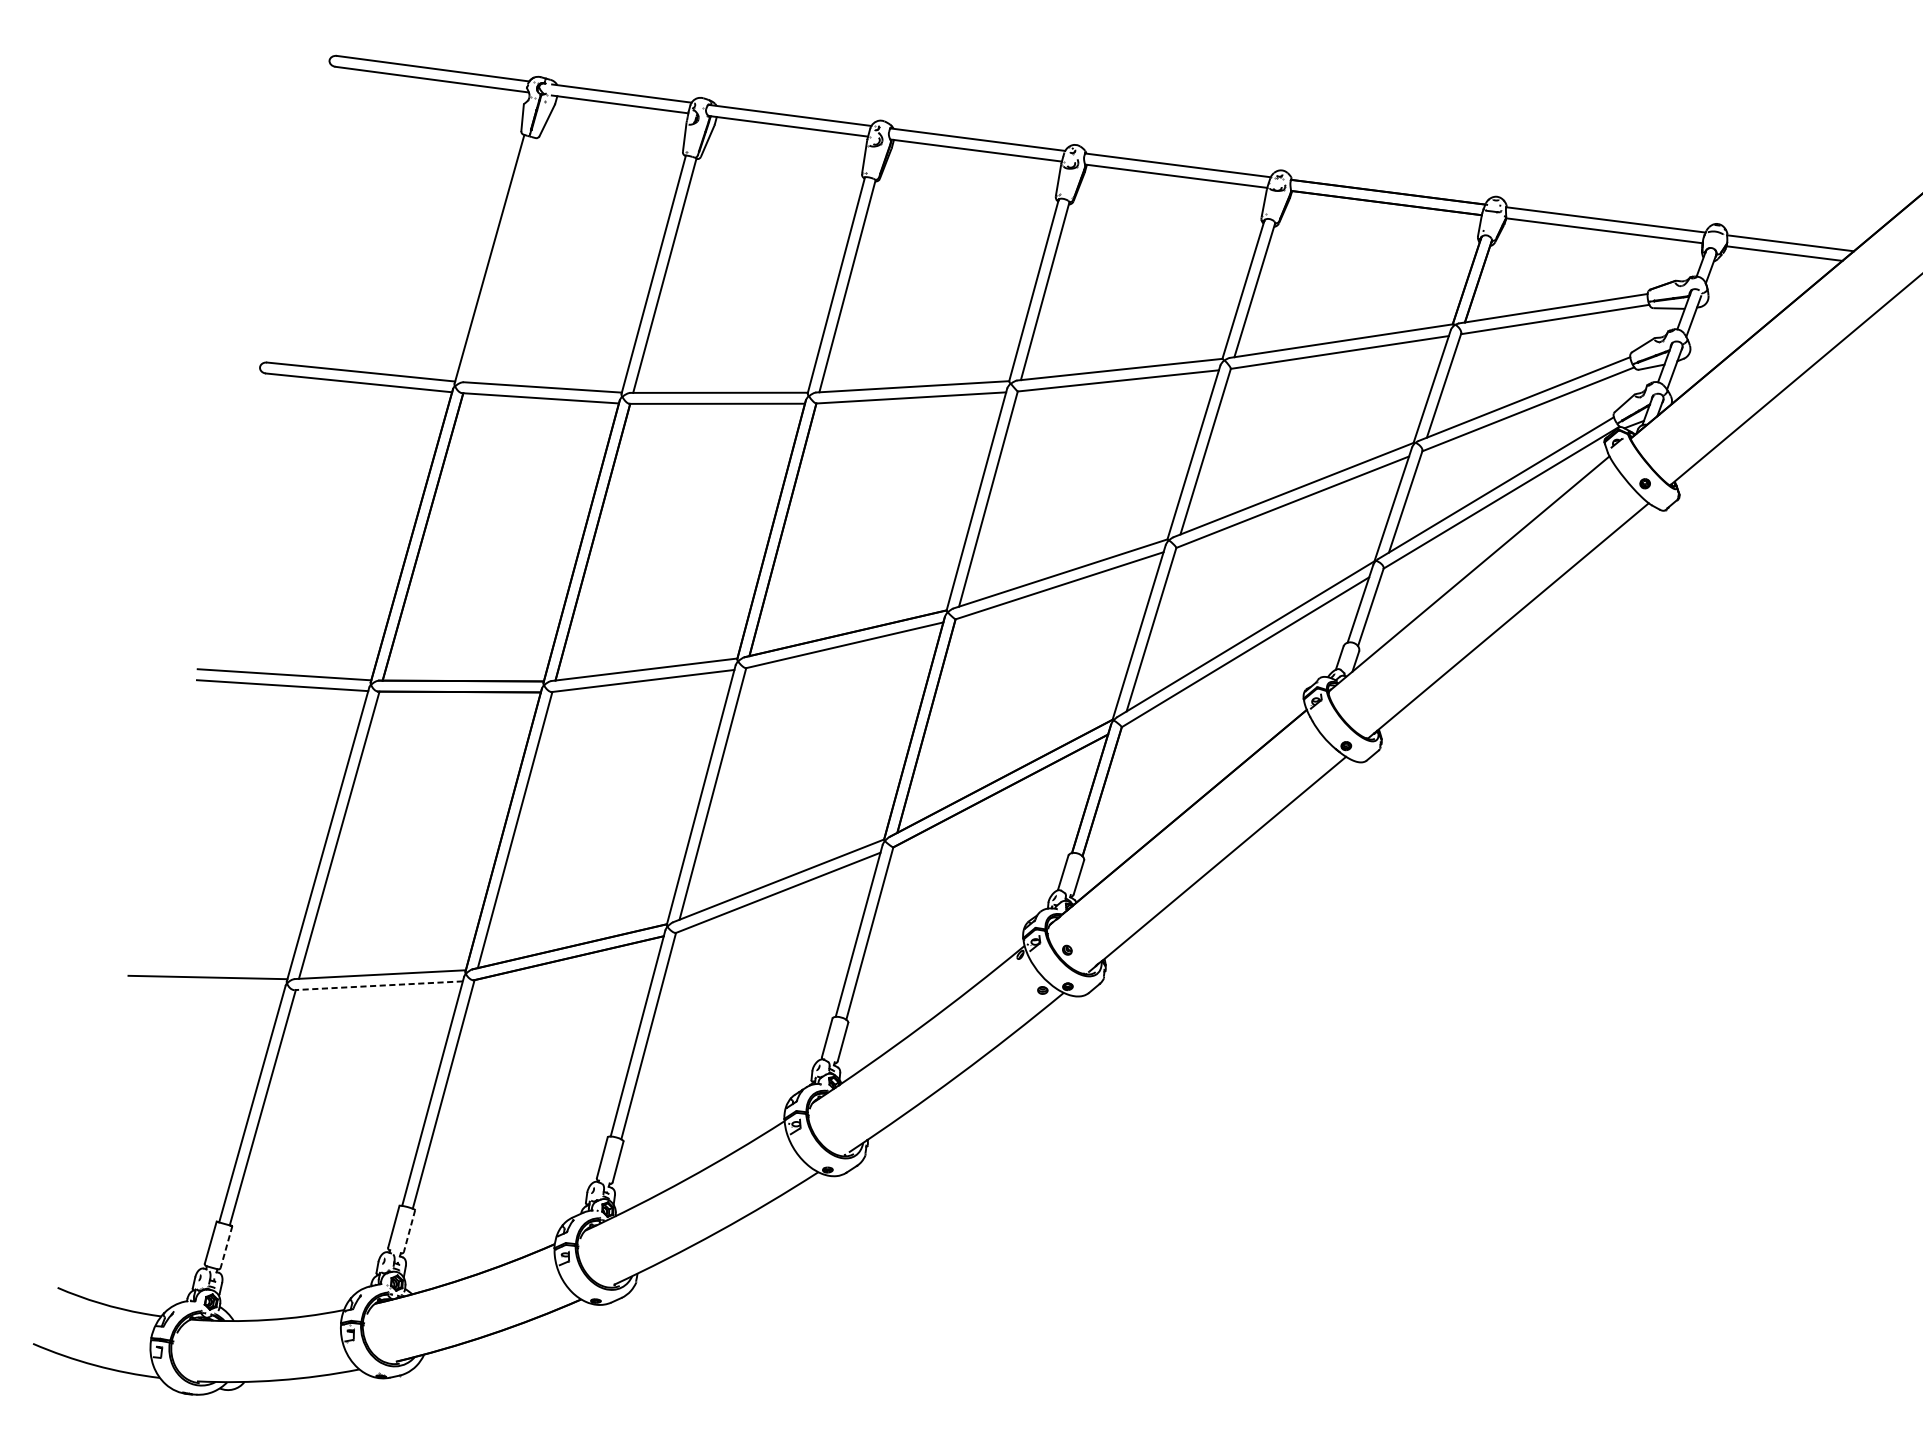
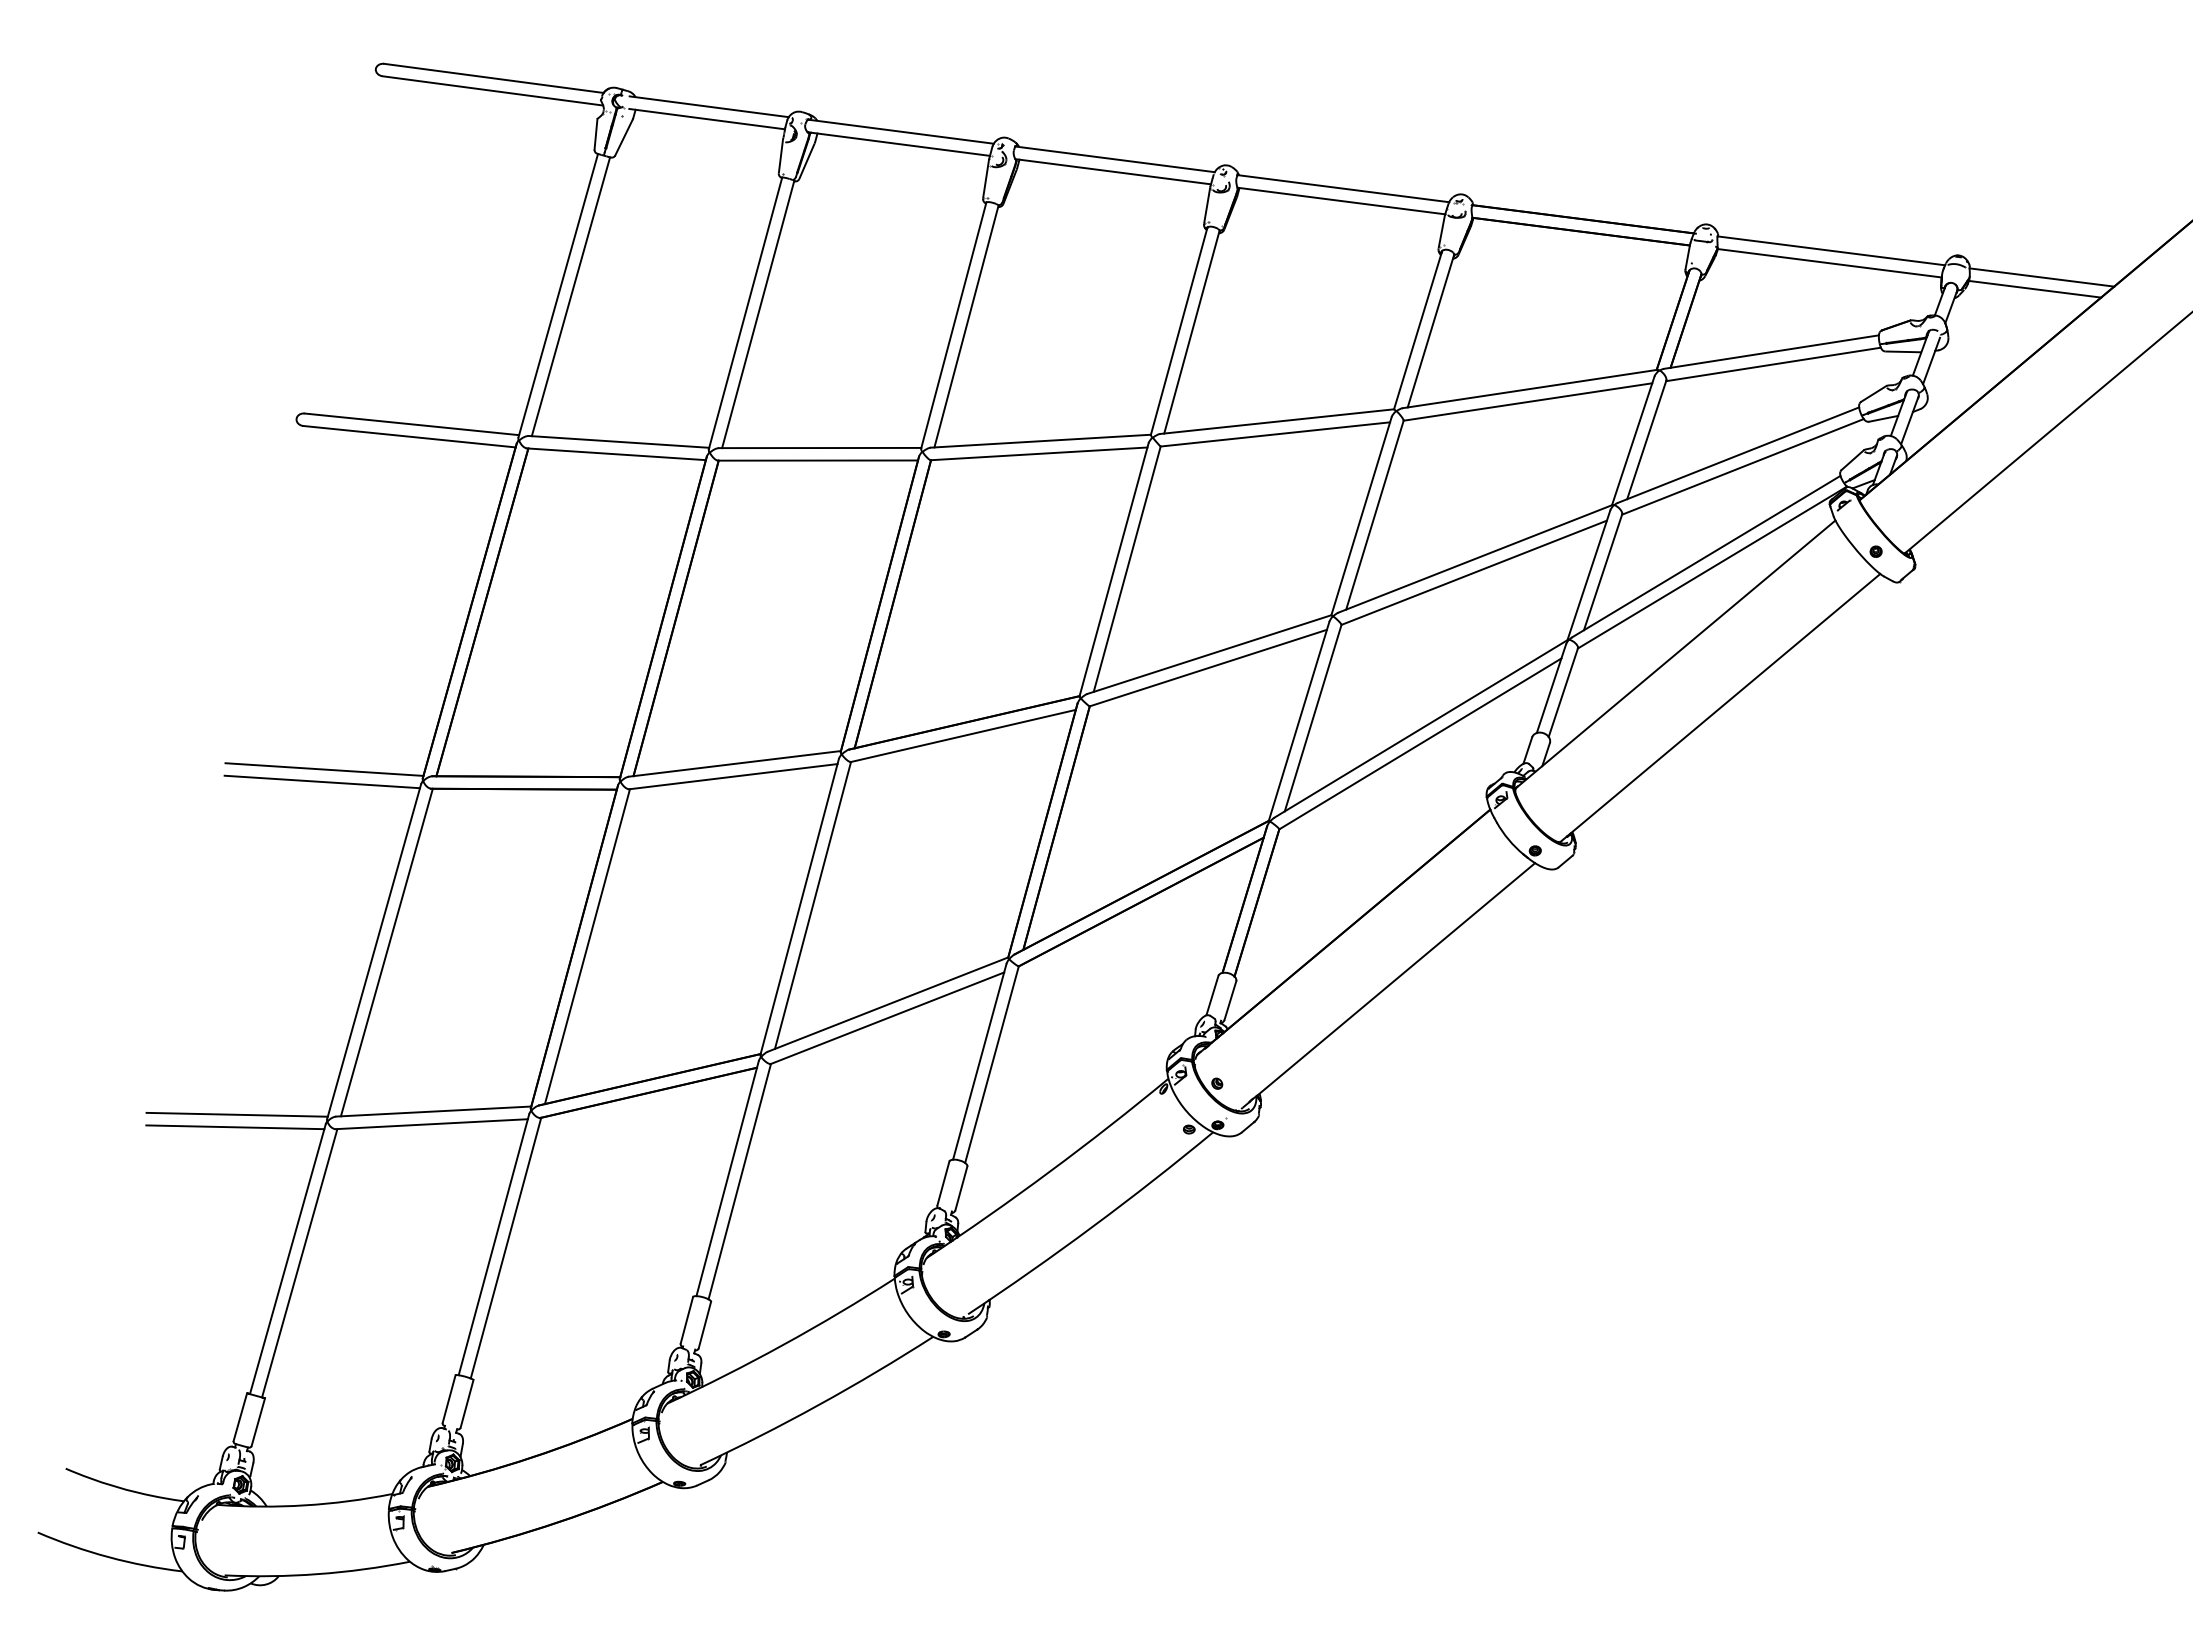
line: (500, 259) -> (570, 296), added
line: (378, 986) -> (431, 1124), dashed -> solid
line: (206, 988) -> (235, 1127), added
line: (409, 1230) -> (467, 1403), dashed -> solid
line: (226, 1247) -> (258, 1422), dashed -> solid

